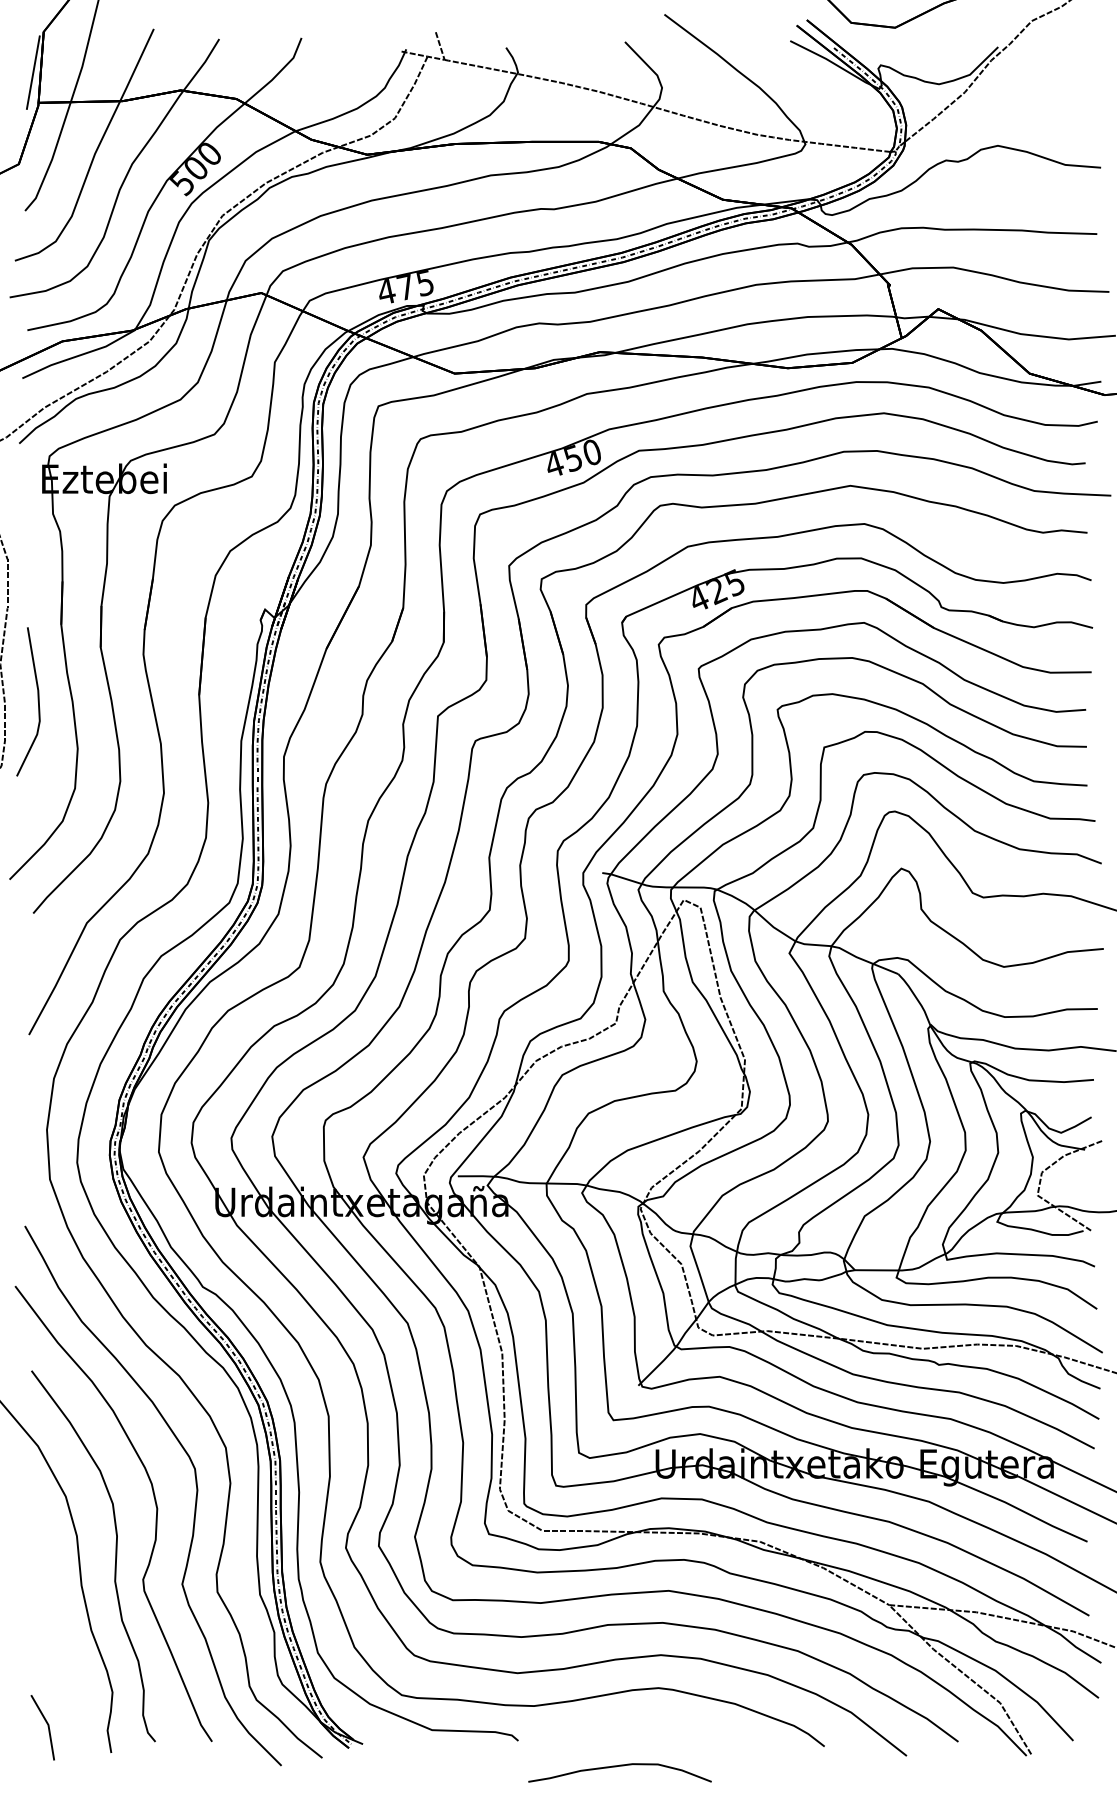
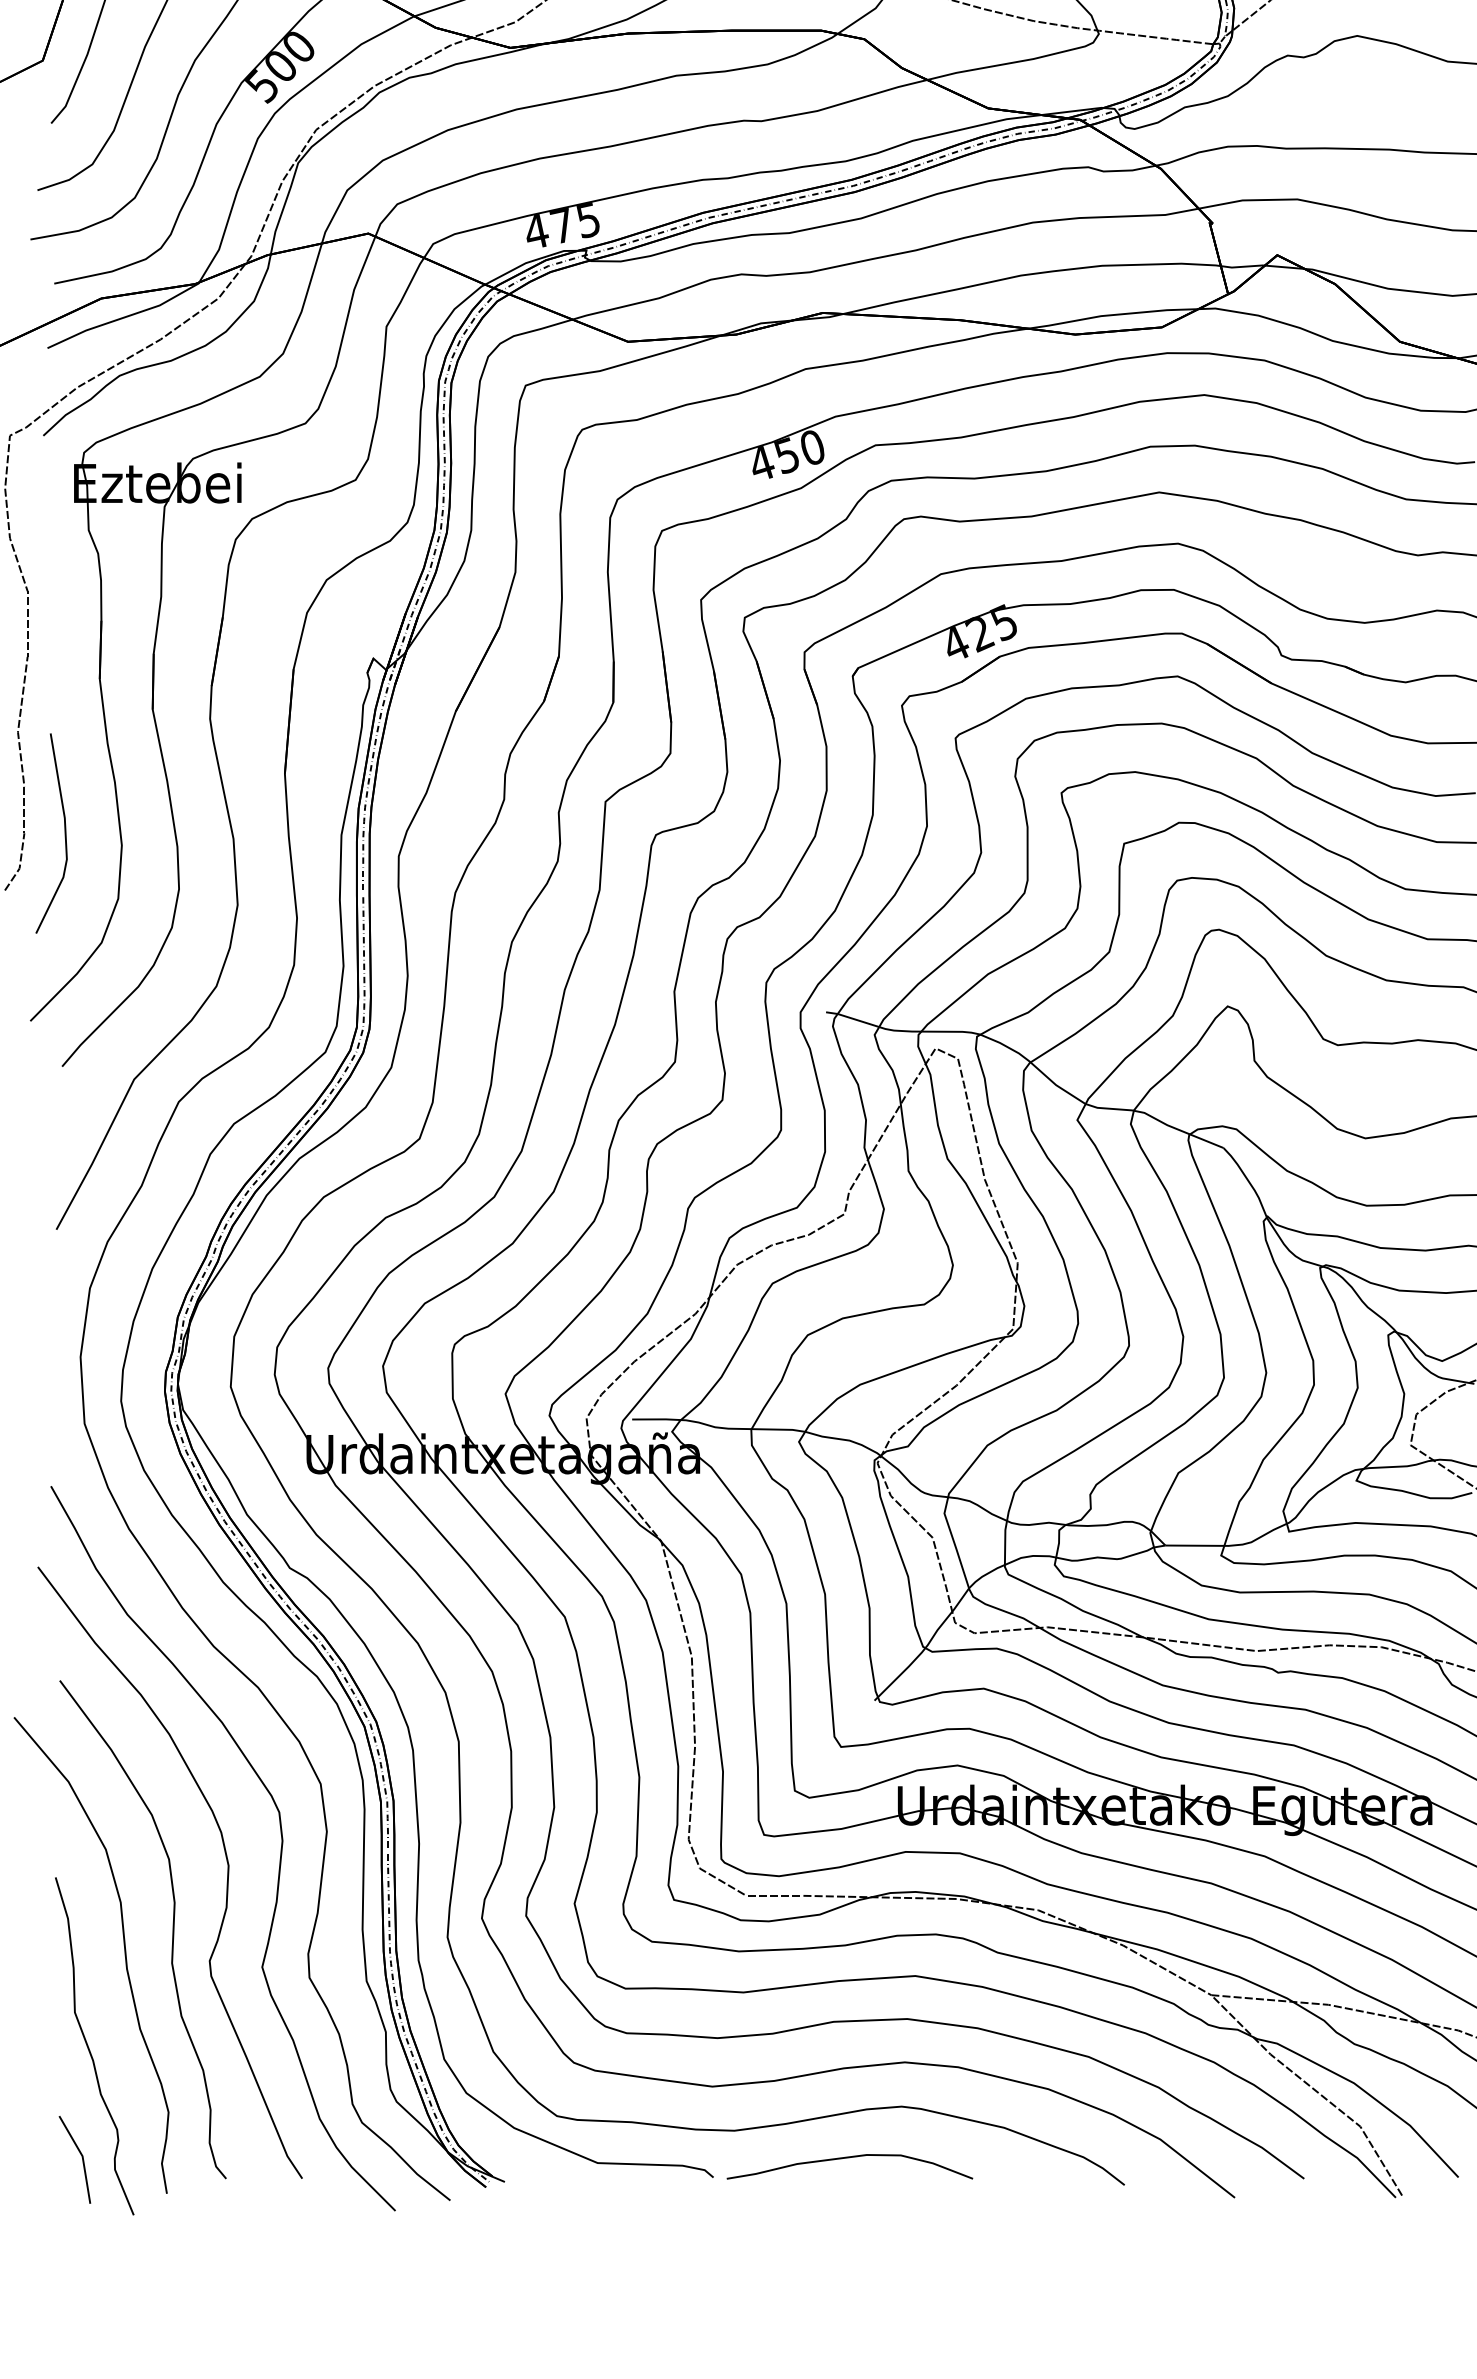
line: (37, 701) -> (63, 833), moved
curve: (54, 1645) -> (90, 2049), added
curve: (616, 1767) -> (845, 2159), moved

